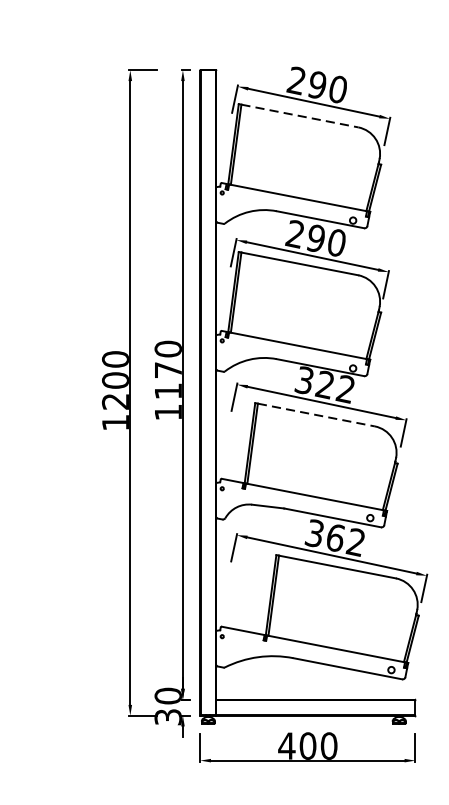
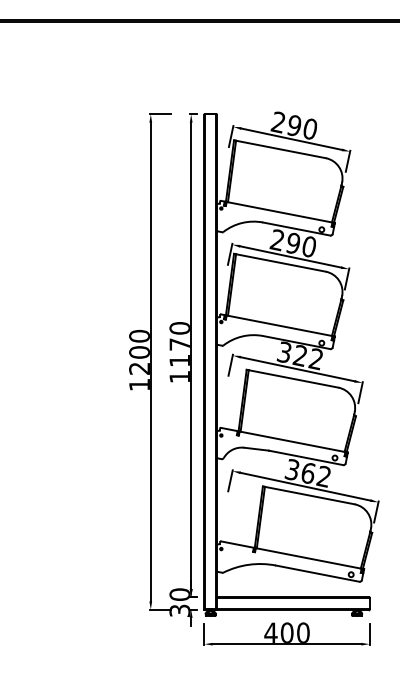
line: (299, 116) -> (280, 149), dashed -> solid
line: (316, 414) -> (293, 378), dashed -> solid

